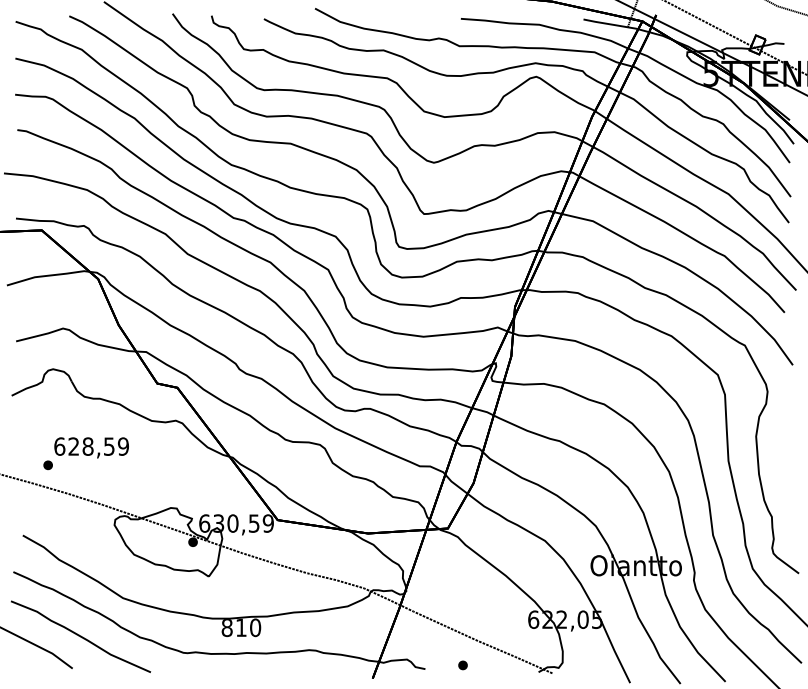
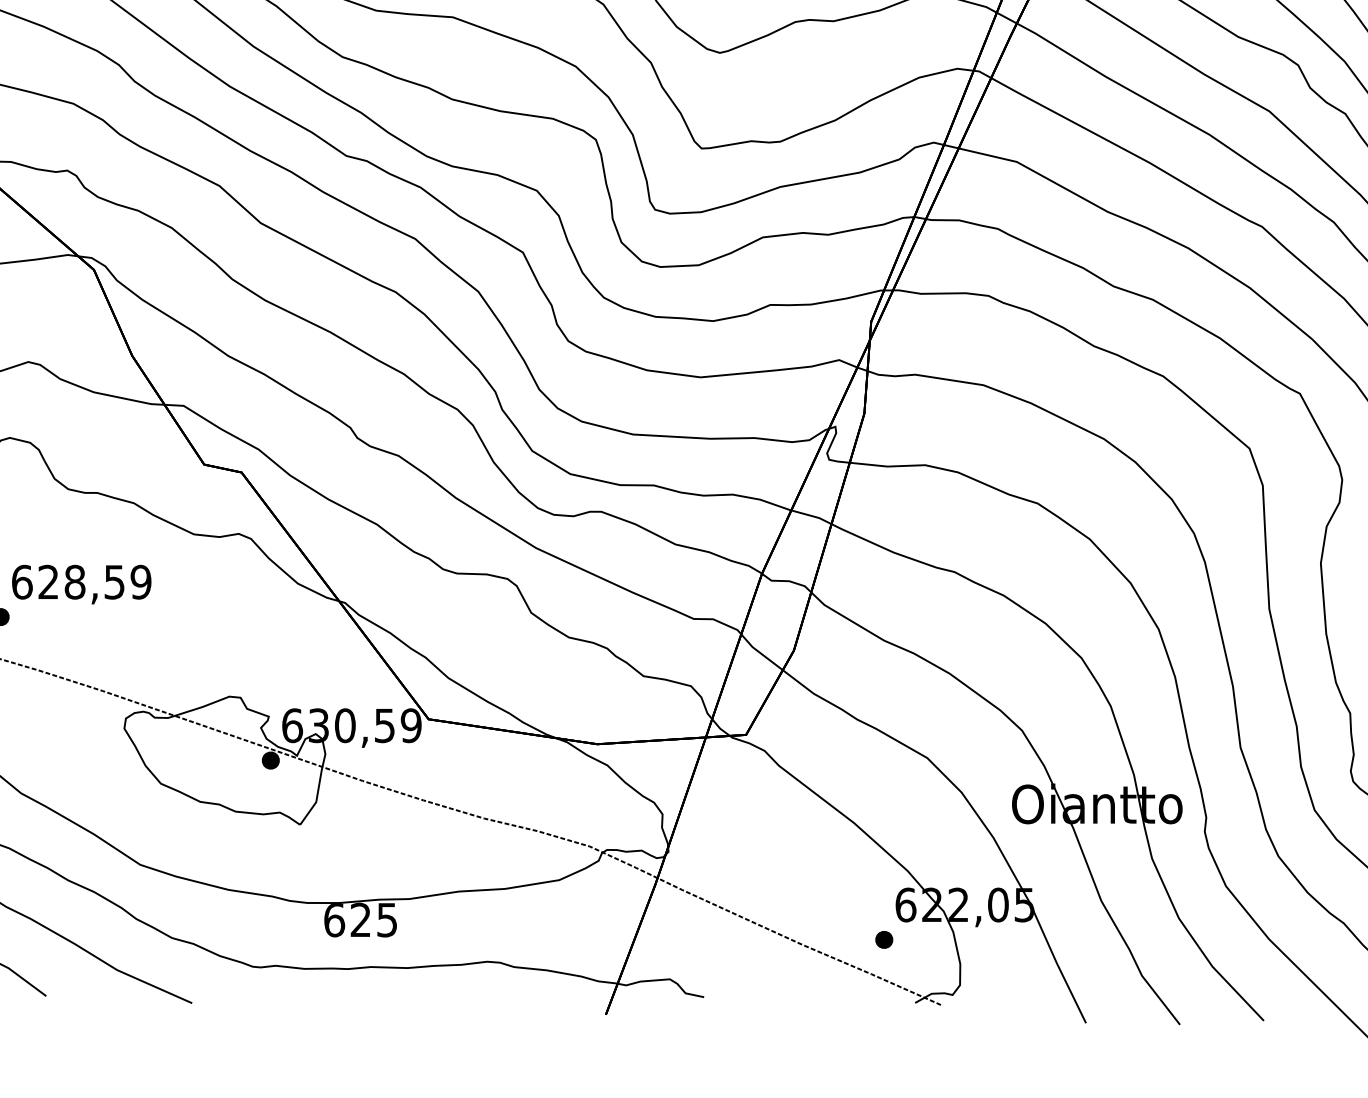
text: (241, 627) -> (361, 919), 810 -> 625
part: (462, 665) -> (883, 940), moved

